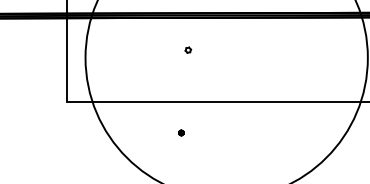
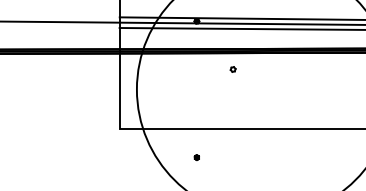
part: (187, 50) -> (232, 69), moved
part: (180, 132) -> (196, 157), moved

